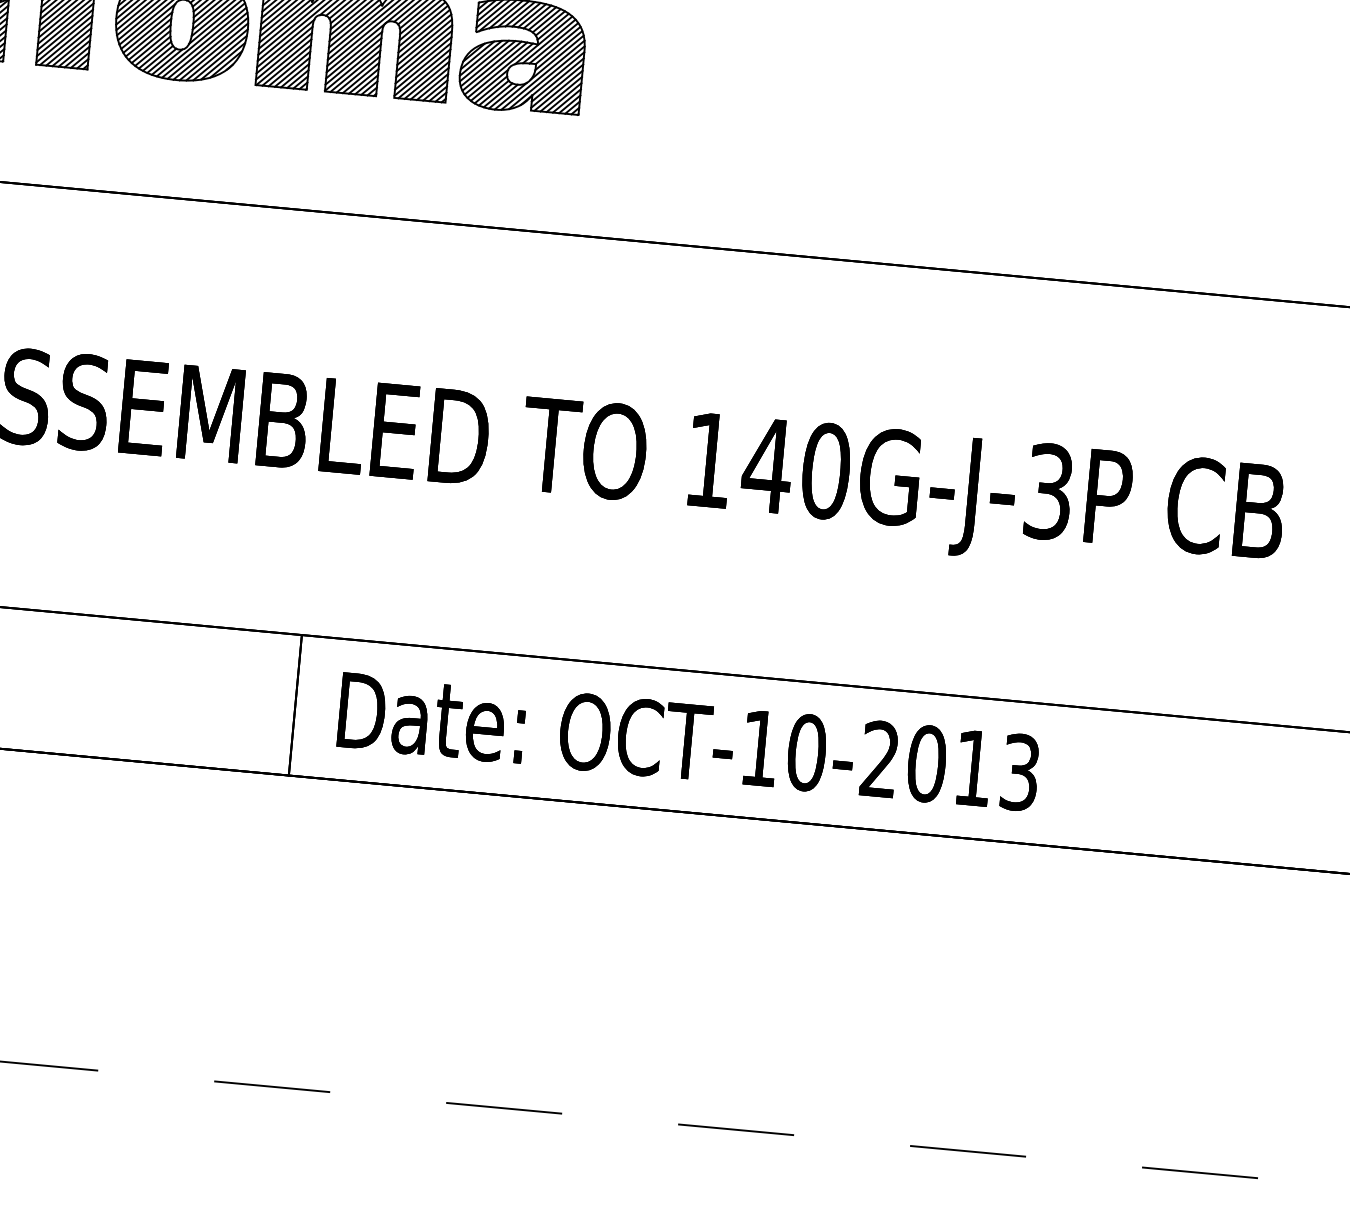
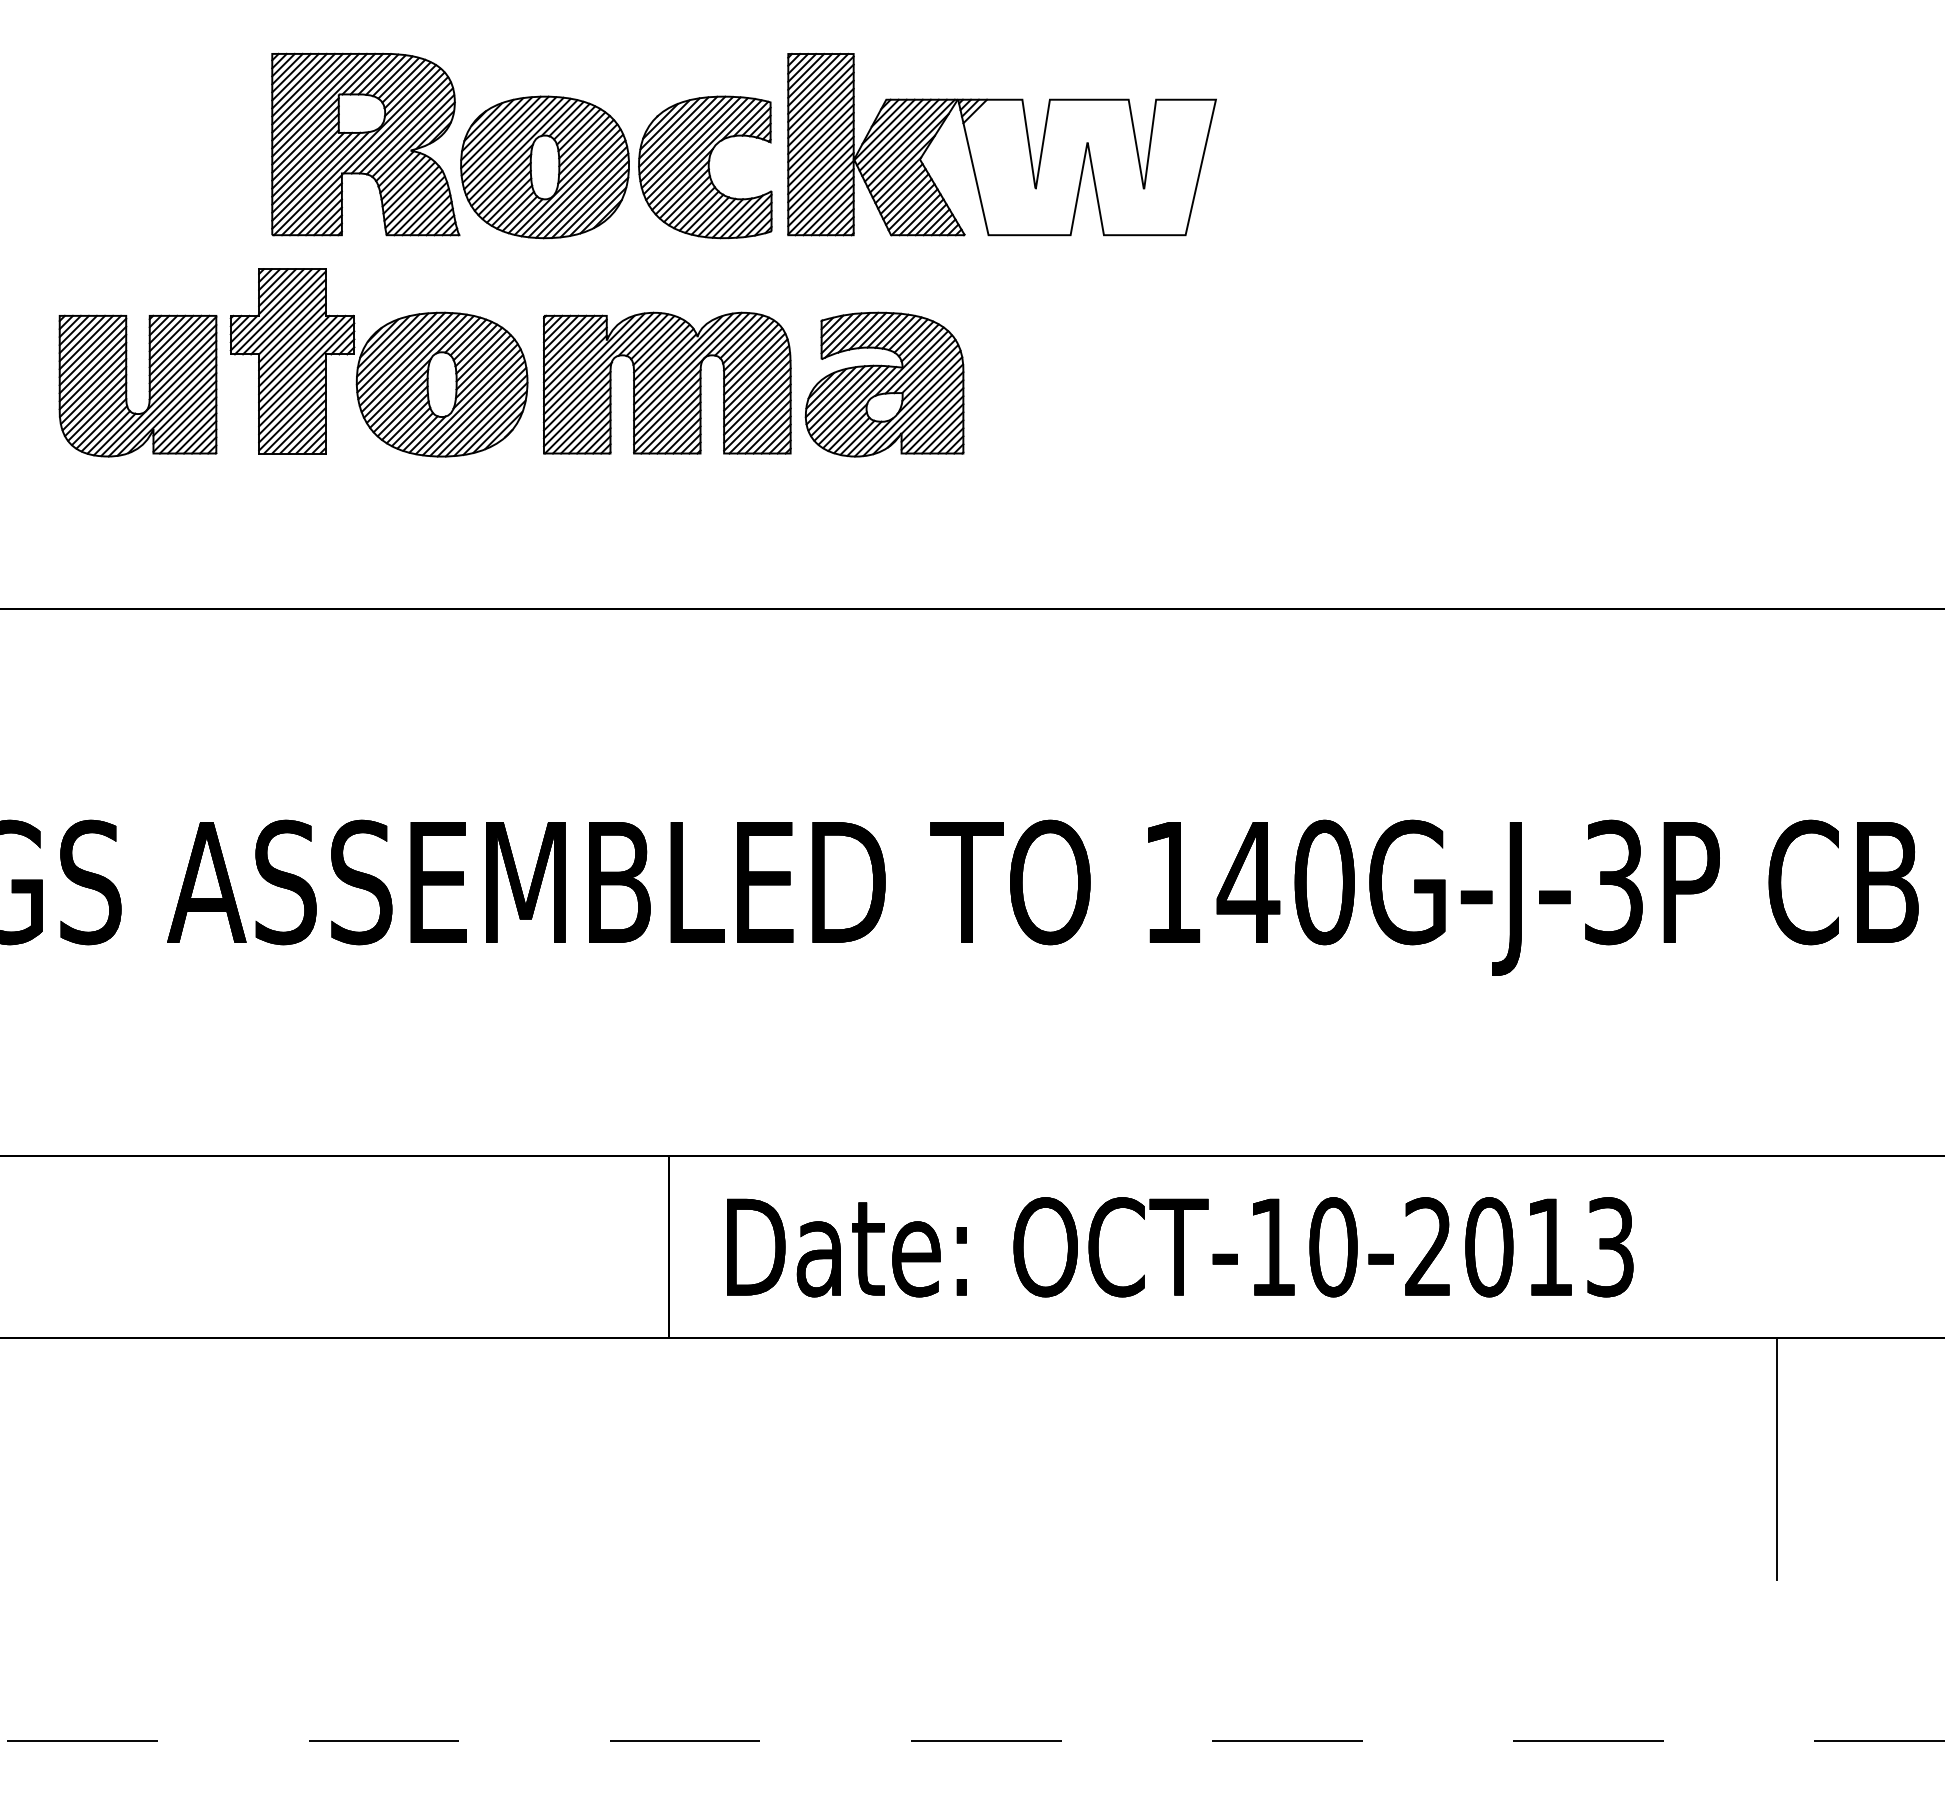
line: (1133, 947) -> (1777, 1459), added

